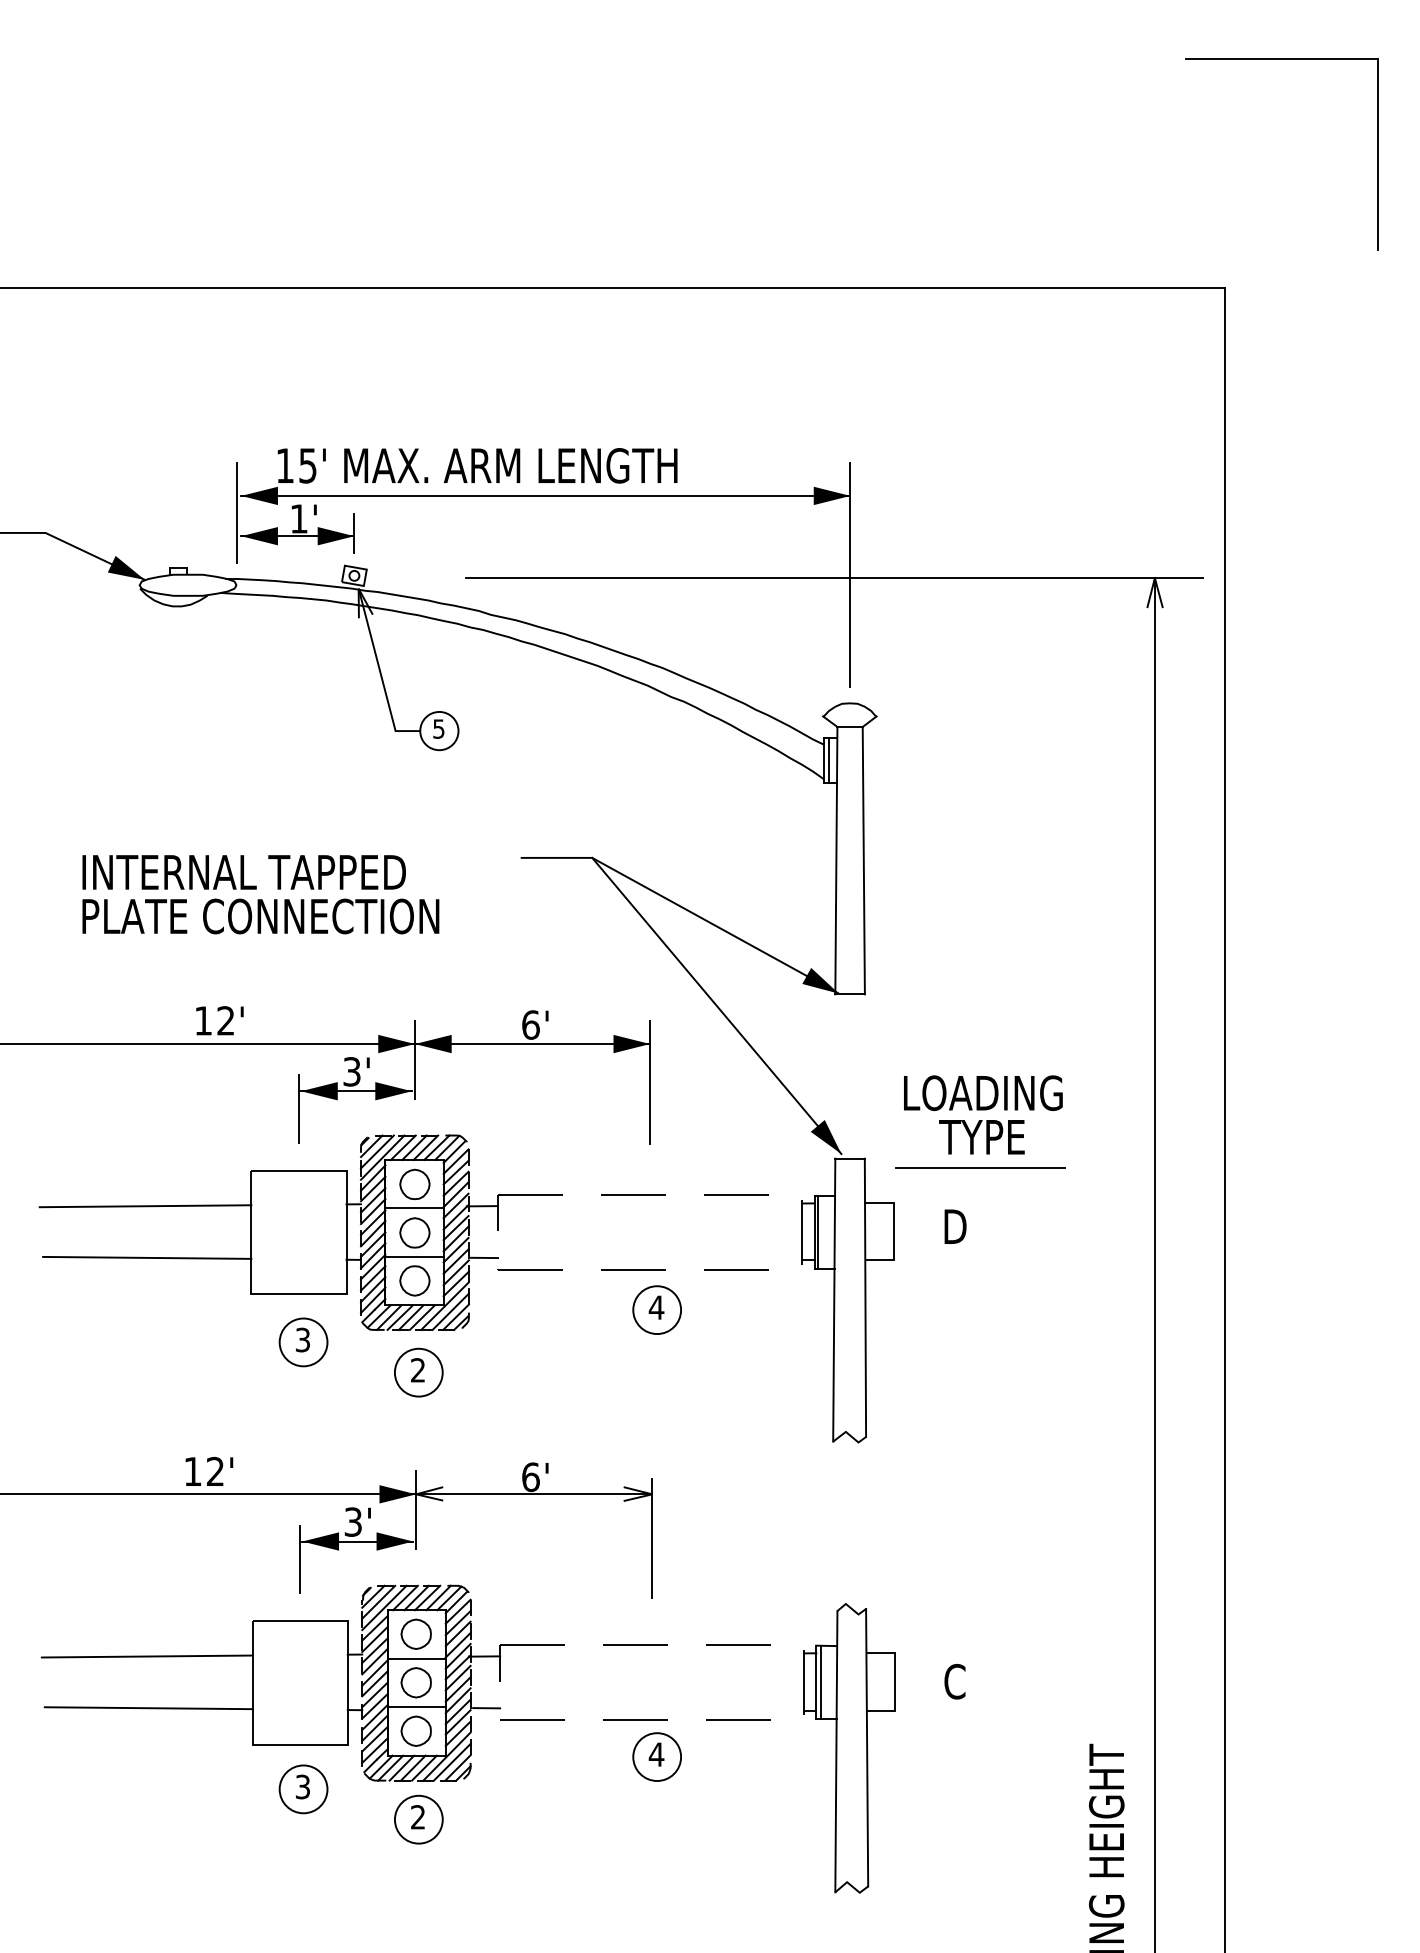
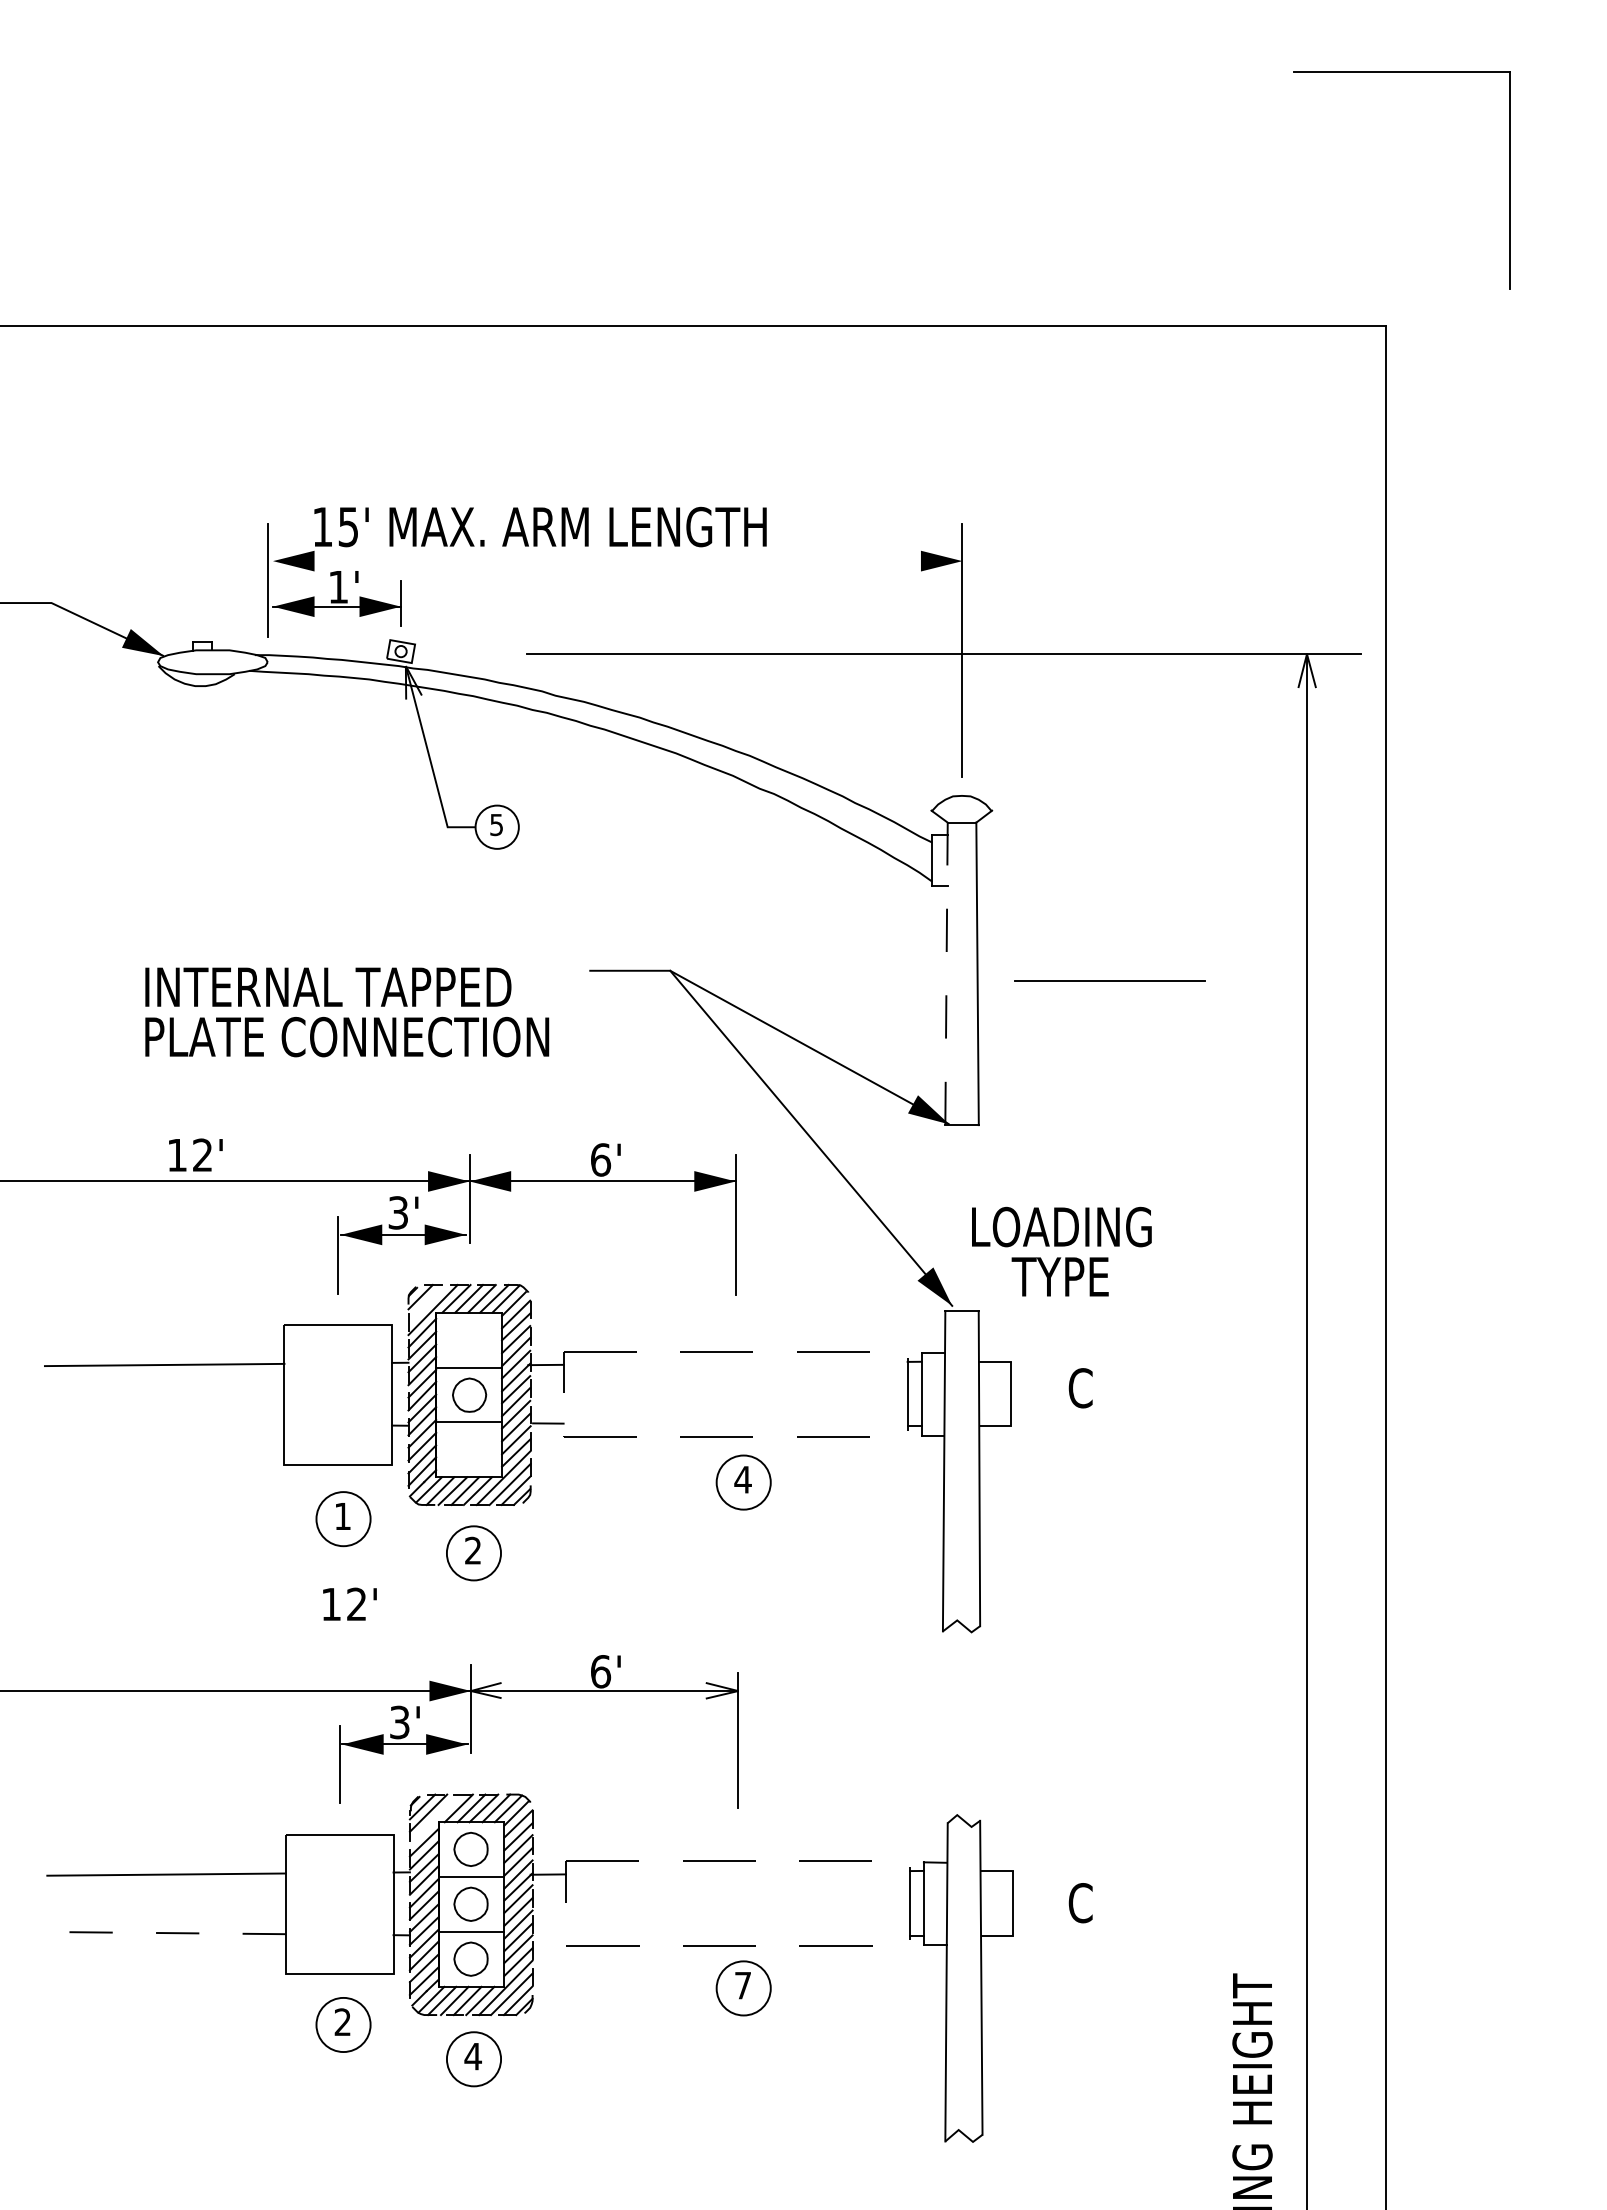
part: (1281, 58) -> (1401, 72), moved
line: (545, 496) -> (617, 561), removed
line: (829, 760) -> (938, 860), removed
line: (836, 860) -> (946, 973), solid -> dashed
text: (261, 894) -> (347, 1012), moved
text: (219, 1020) -> (195, 1154), moved
text: (983, 1114) -> (1061, 1251), moved
line: (376, 1151) -> (426, 1303), removed
line: (980, 1166) -> (1109, 980), moved
part: (414, 1183) -> (469, 1339), removed
text: (954, 1227) -> (1080, 1388), D -> C
line: (818, 1232) -> (926, 1394), removed
line: (147, 1257) -> (166, 1423), removed
part: (414, 1280) -> (469, 1449), removed
text: (302, 1340) -> (342, 1516), 3 -> 1
text: (208, 1470) -> (349, 1603), moved
line: (383, 1607) -> (434, 1819), removed
line: (820, 1682) -> (928, 1903), removed
line: (486, 1707) -> (550, 1932), removed
line: (148, 1708) -> (168, 1933), solid -> dashed
text: (656, 1754) -> (742, 1985), 4 -> 7
text: (302, 1787) -> (342, 2022), 3 -> 2
text: (417, 1817) -> (472, 2056), 2 -> 4

